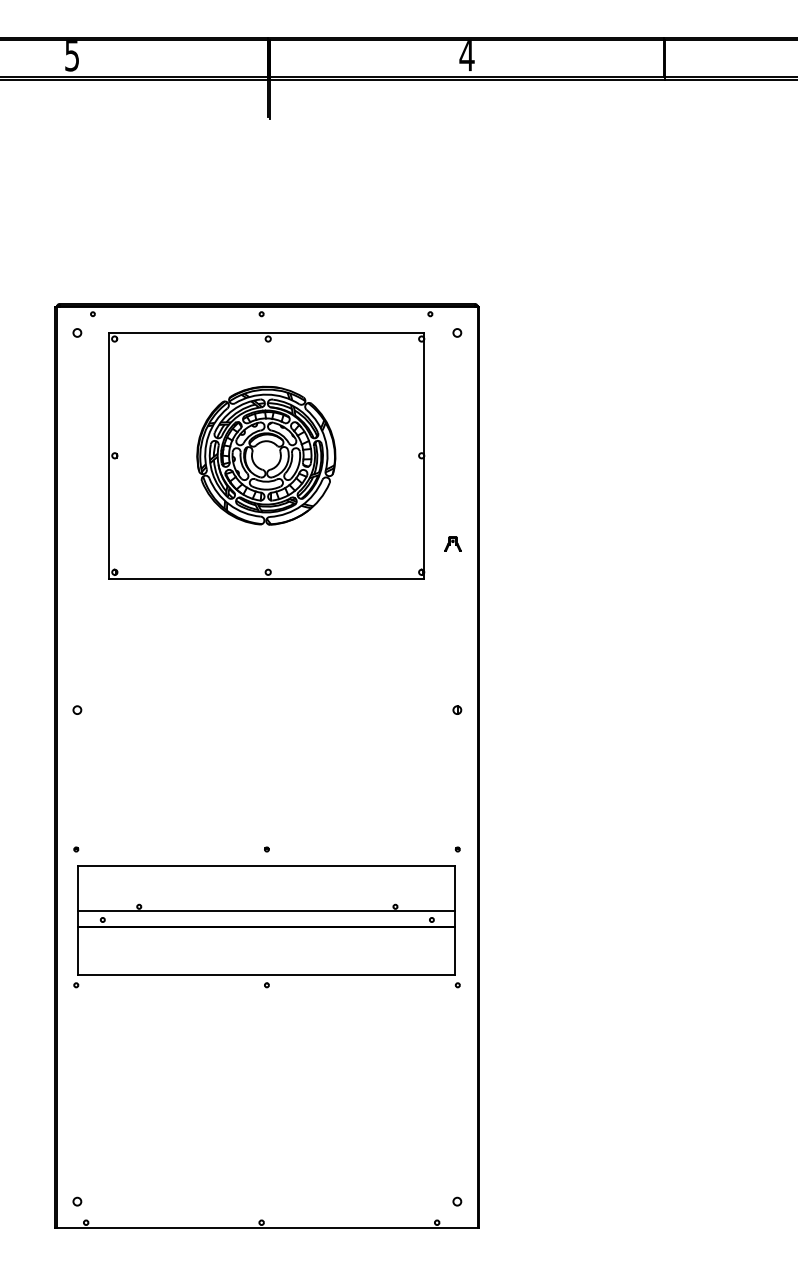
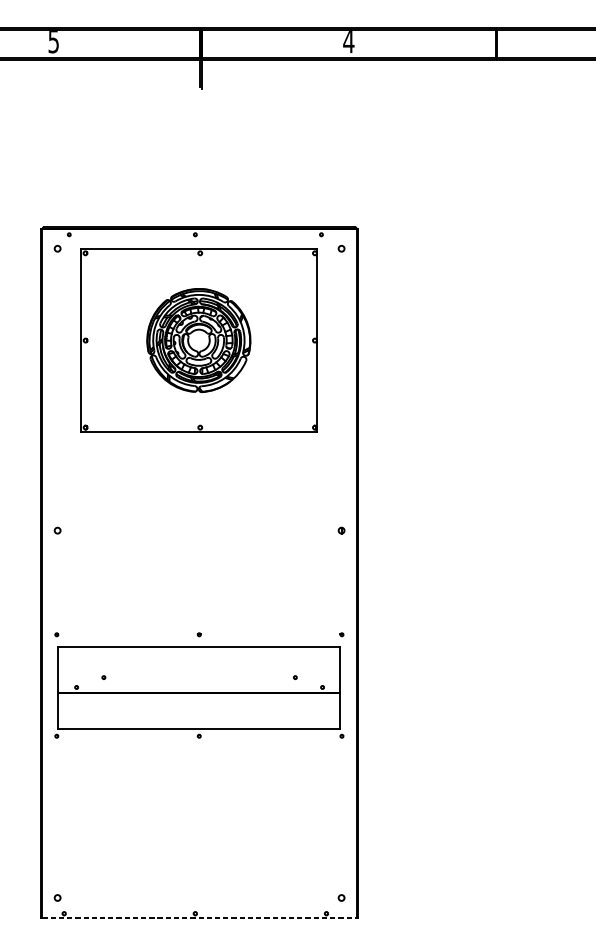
part: (452, 543) -> (337, 406), removed
line: (266, 911) -> (198, 681), removed
line: (267, 1228) -> (199, 918), solid -> dashed

